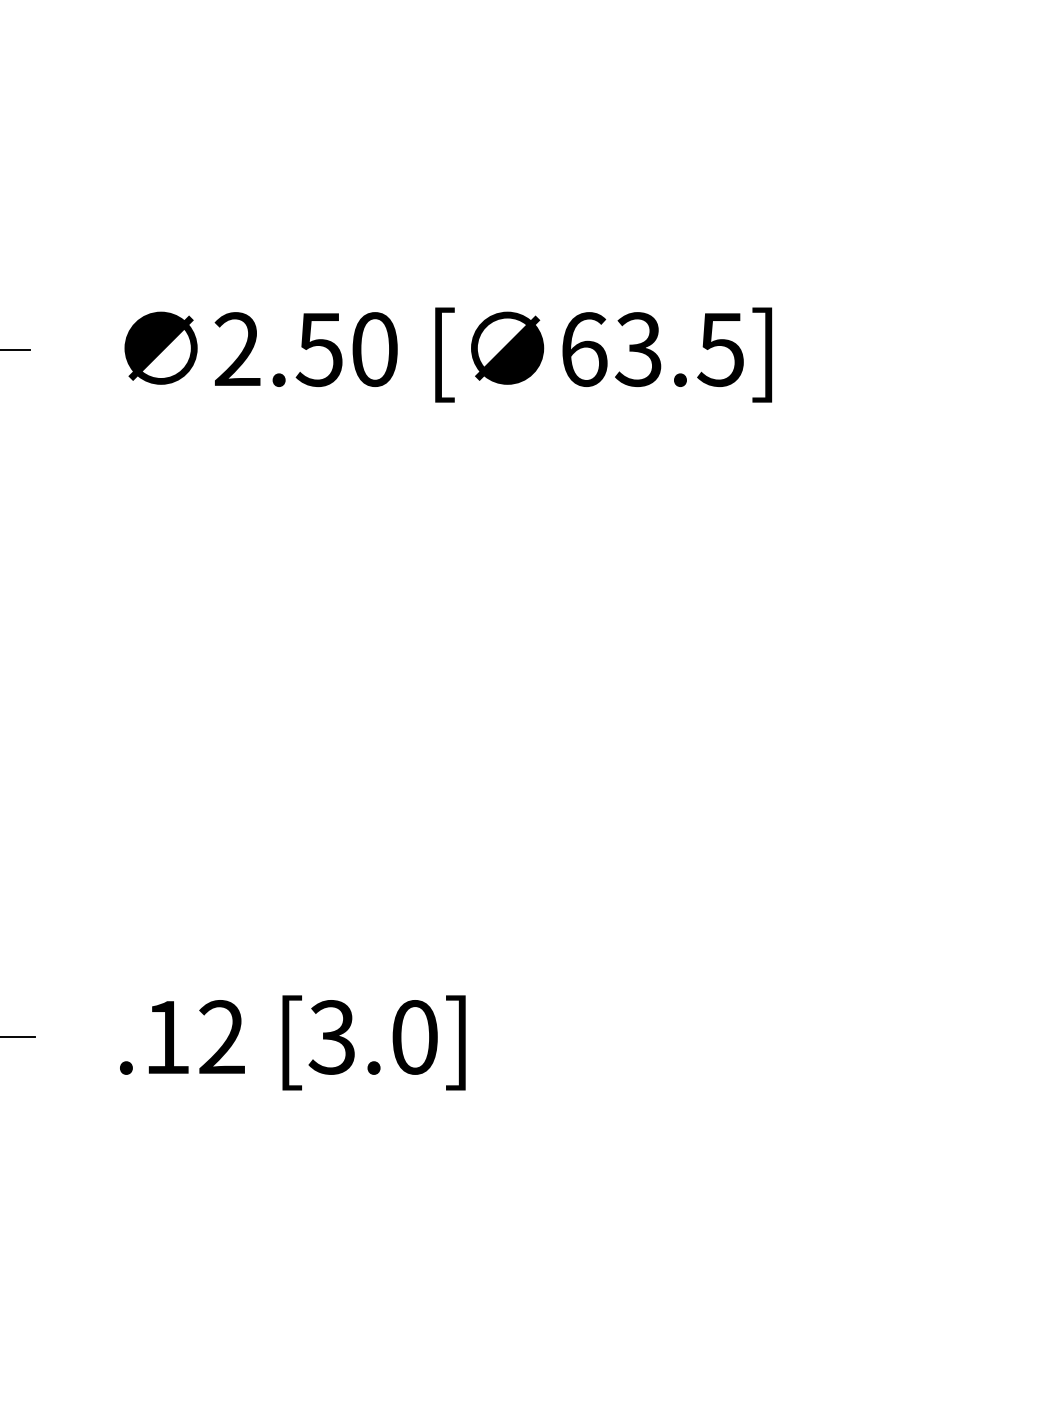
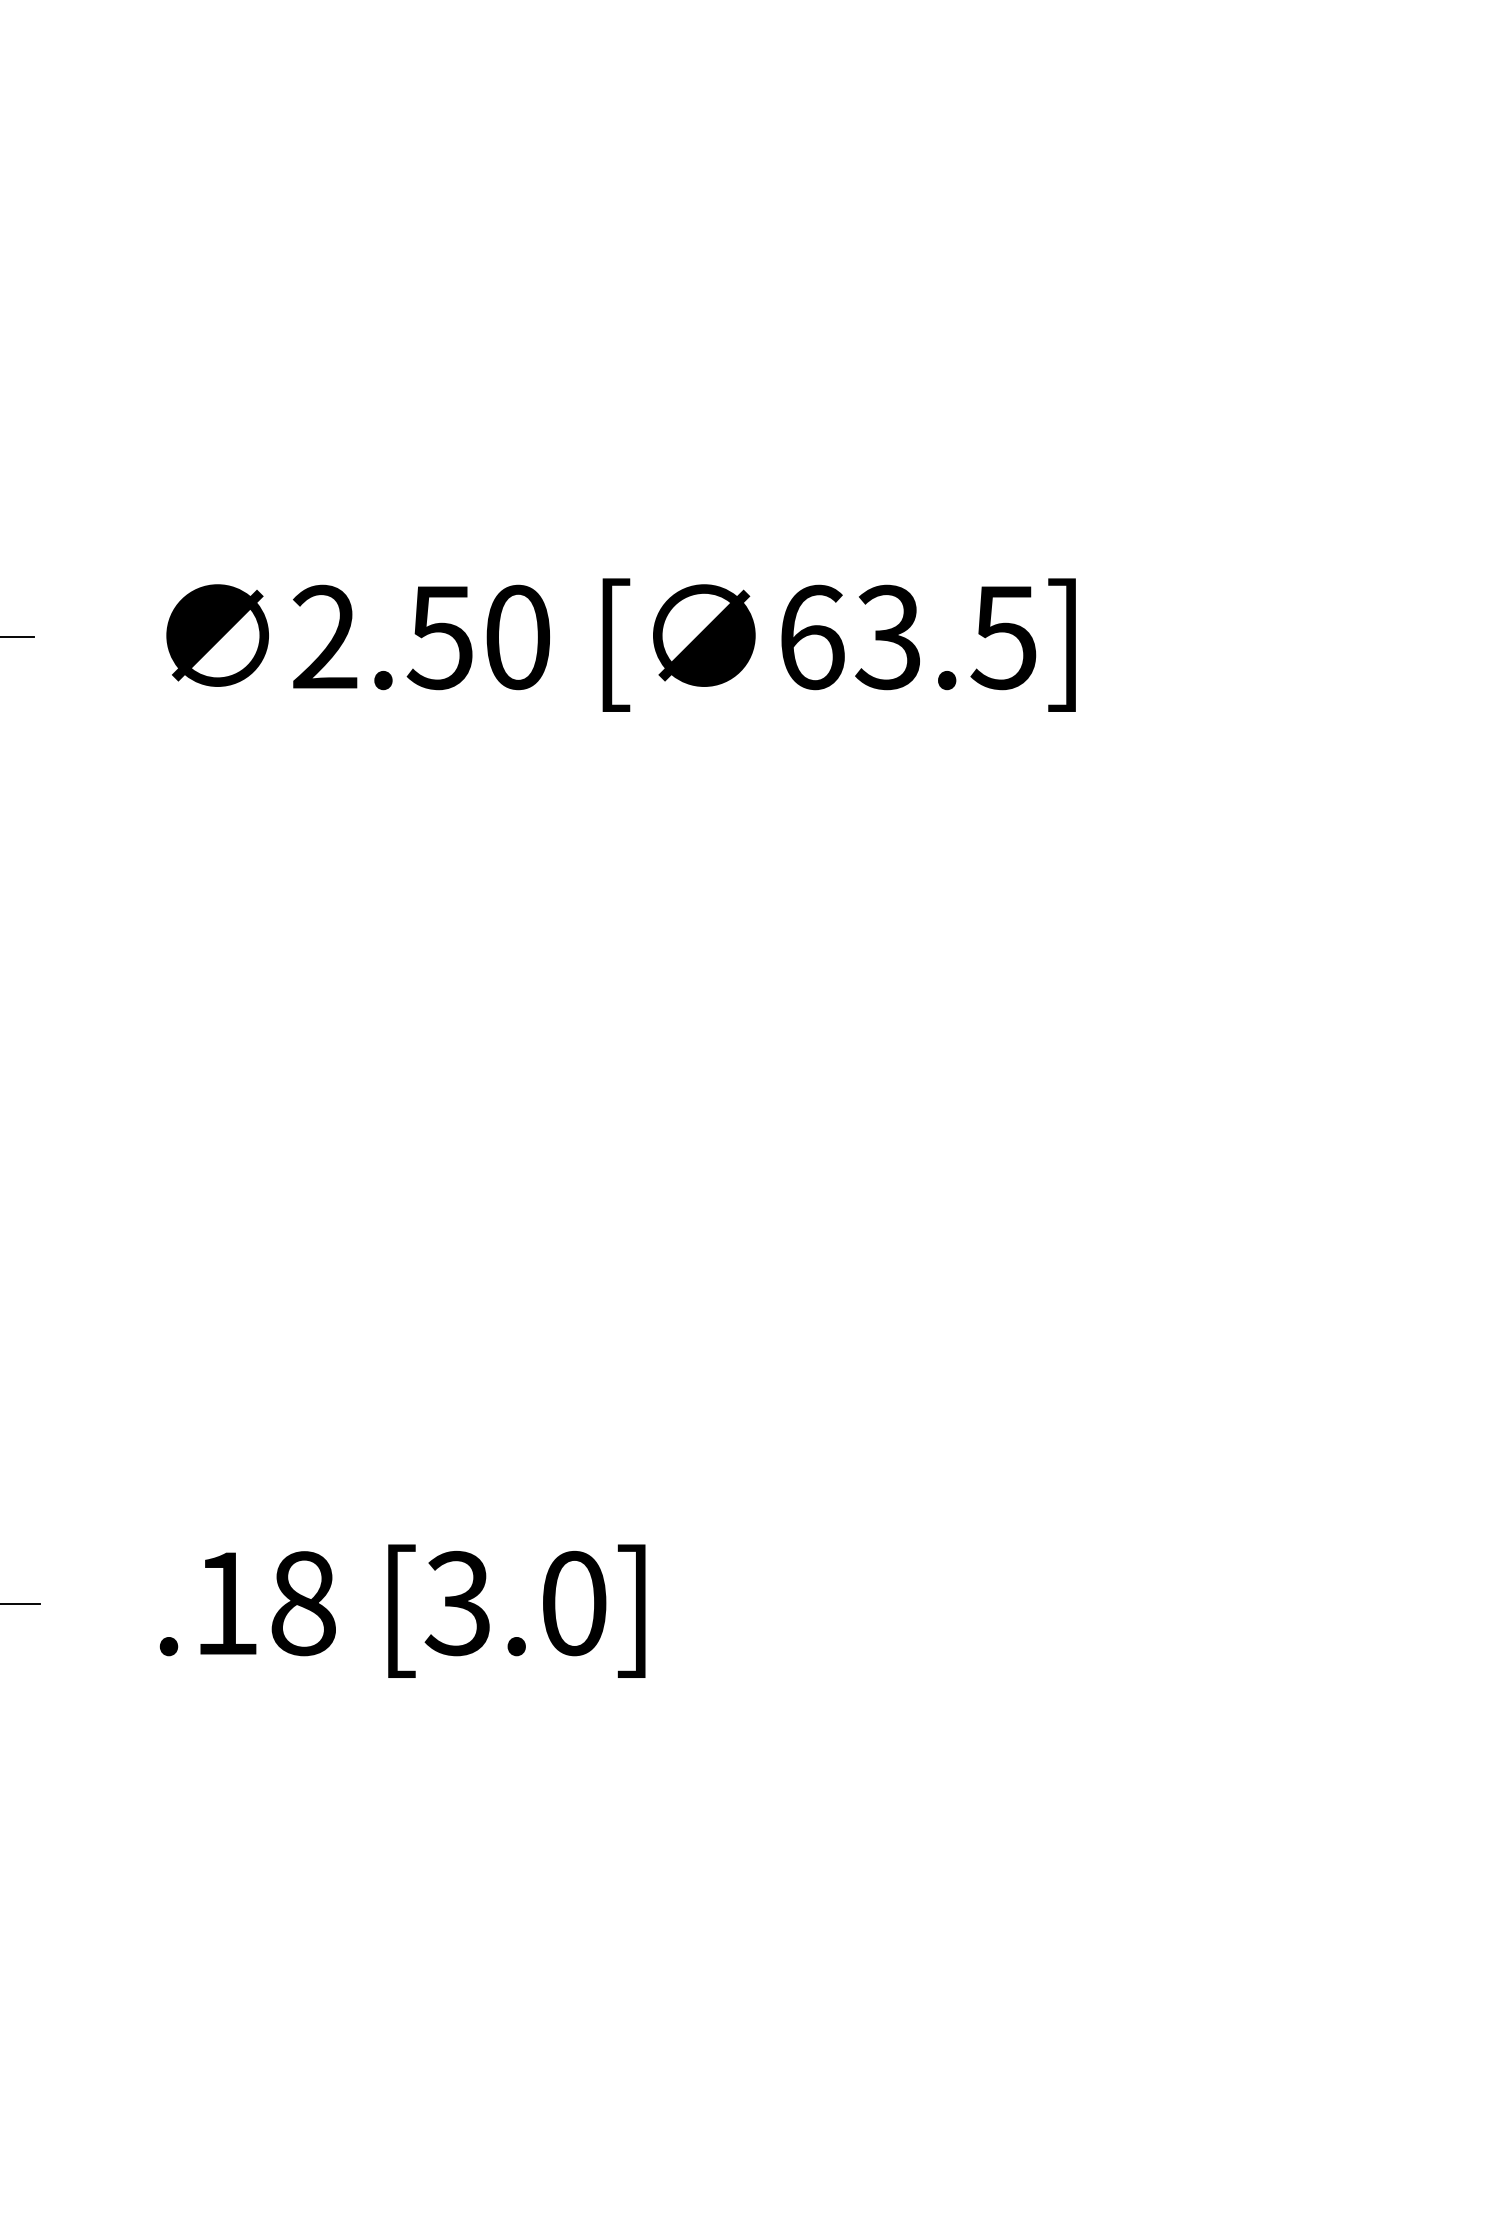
text: (222, 1037) -> (303, 1603), .12 -> .18

